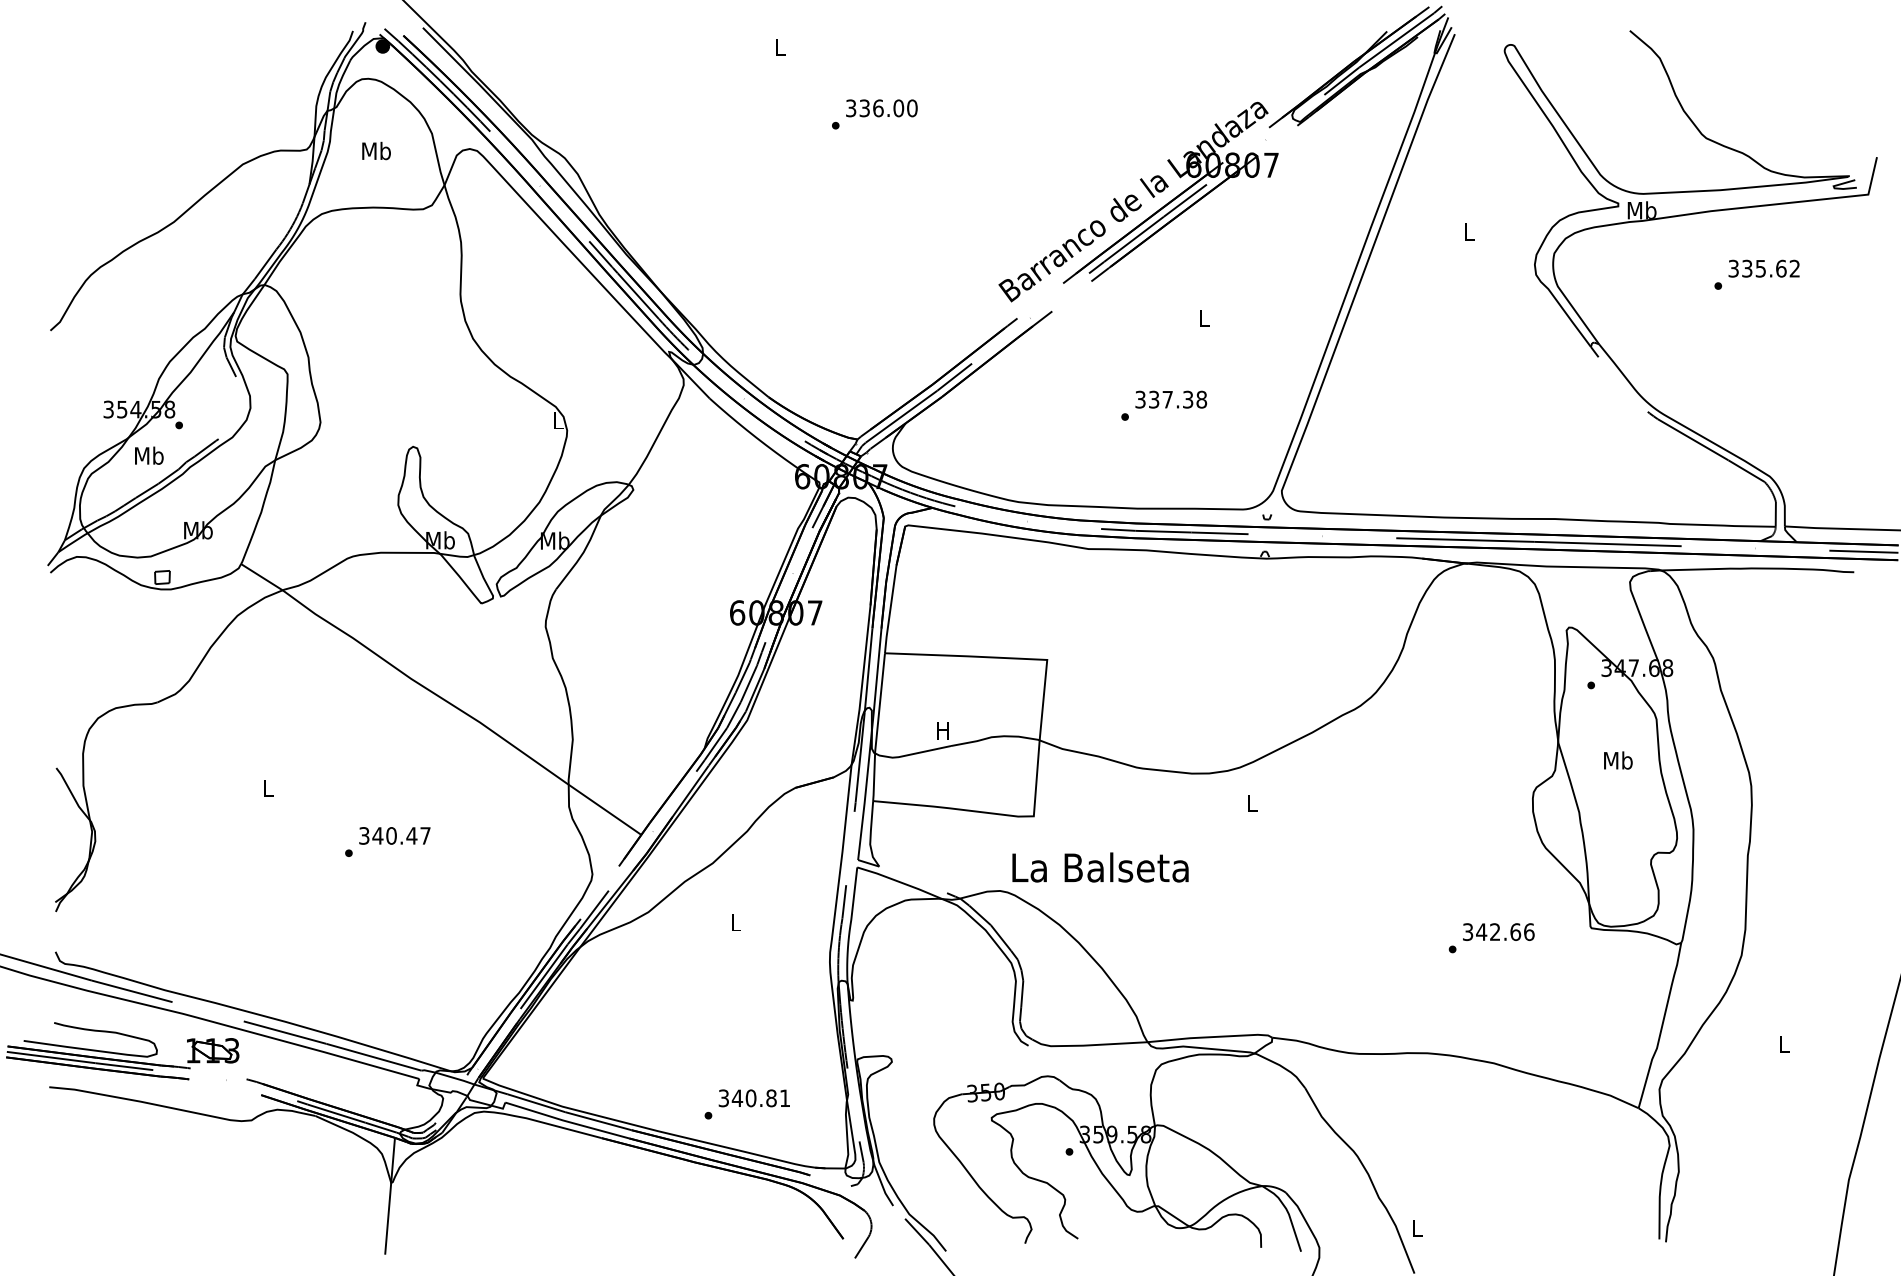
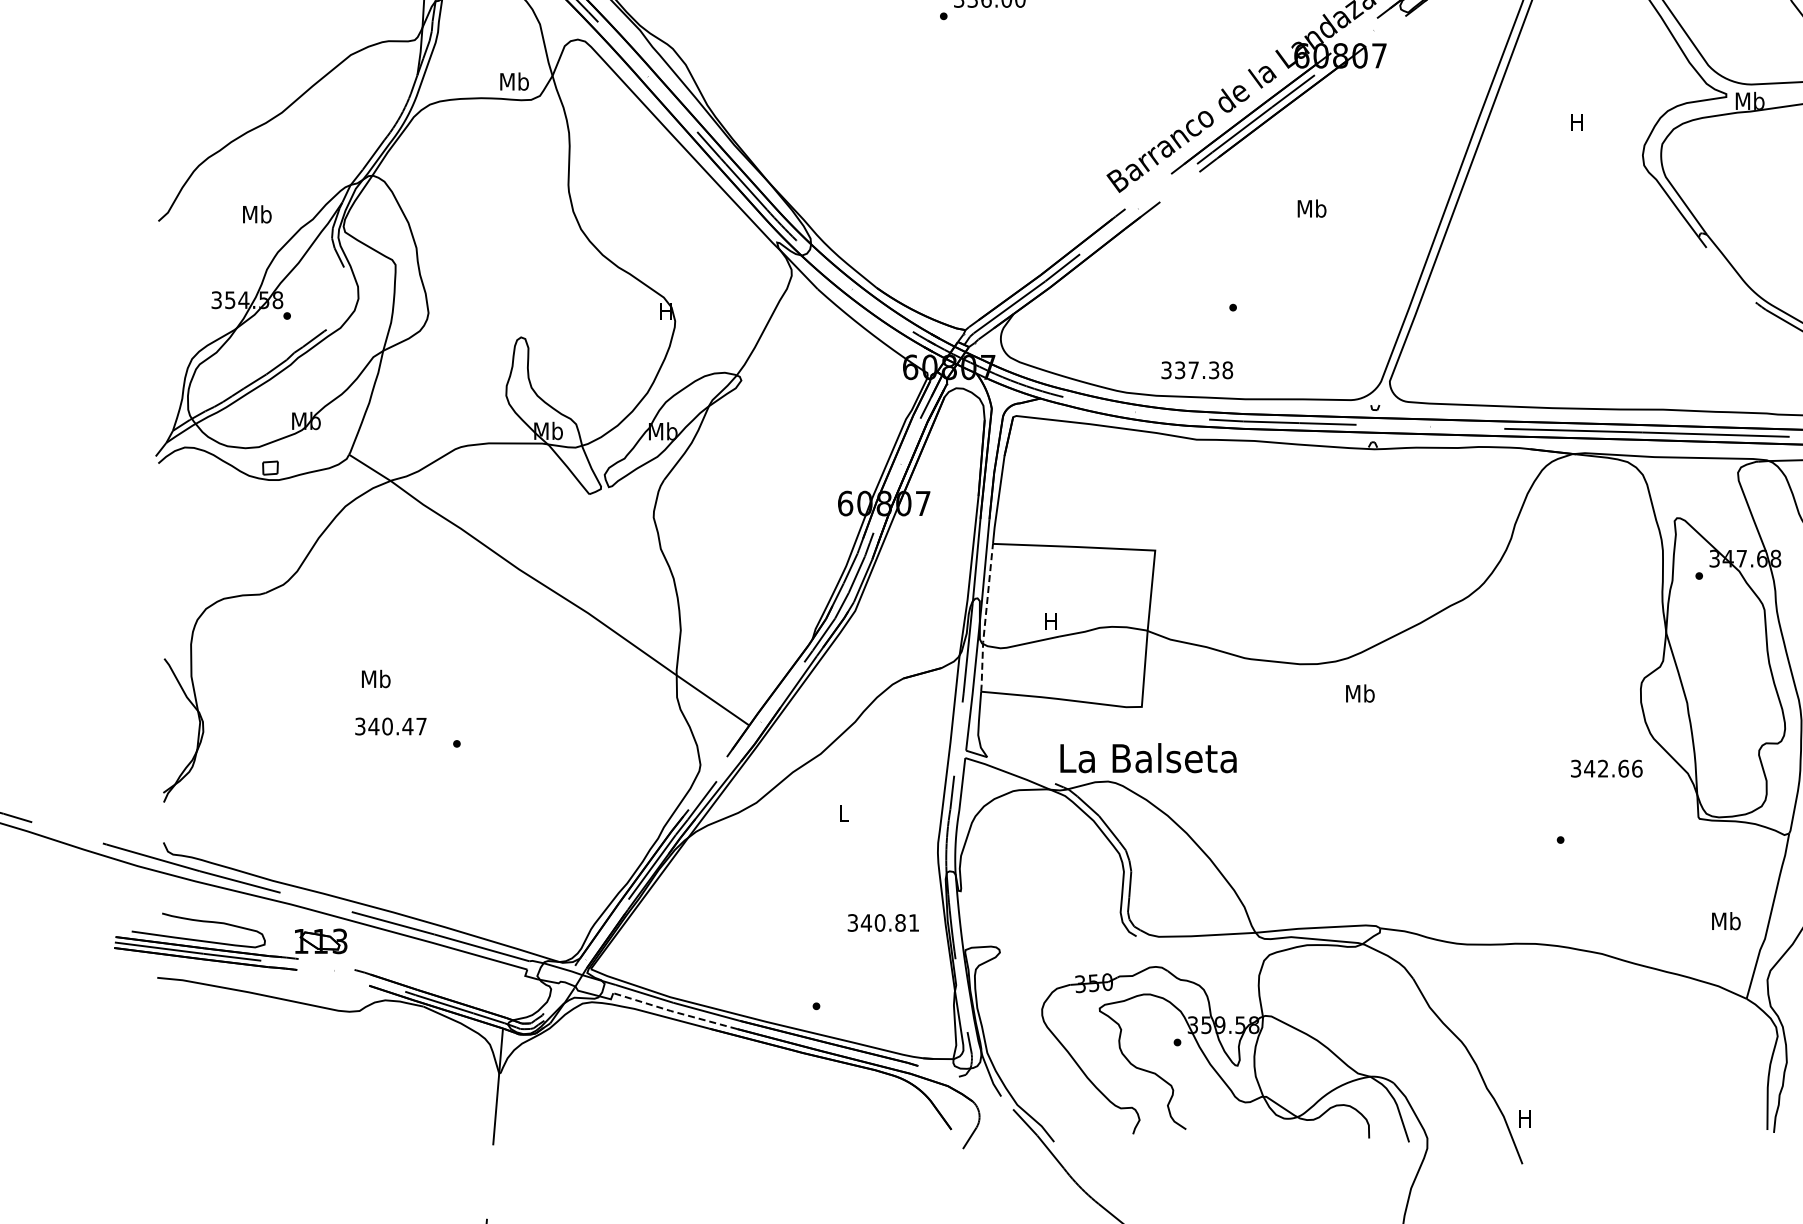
text: (376, 150) -> (514, 81), moved
text: (1468, 231) -> (1576, 122), L -> H
text: (1203, 317) -> (1311, 208), L -> Mb
text: (1171, 399) -> (1197, 370), moved
text: (557, 420) -> (665, 311), L -> H
text: (149, 455) -> (257, 214), moved
line: (877, 728) -> (985, 619), solid -> dashed
text: (1618, 760) -> (1726, 921), moved
text: (267, 788) -> (375, 679), L -> Mb
text: (1252, 802) -> (1360, 693), L -> Mb
text: (394, 835) -> (390, 726), moved
text: (1100, 867) -> (1148, 758), moved
text: (1498, 931) -> (1606, 768), moved
text: (753, 1098) -> (882, 923), moved
line: (565, 1121) -> (673, 1012), solid -> dashed
text: (1416, 1228) -> (1524, 1119), L -> H

